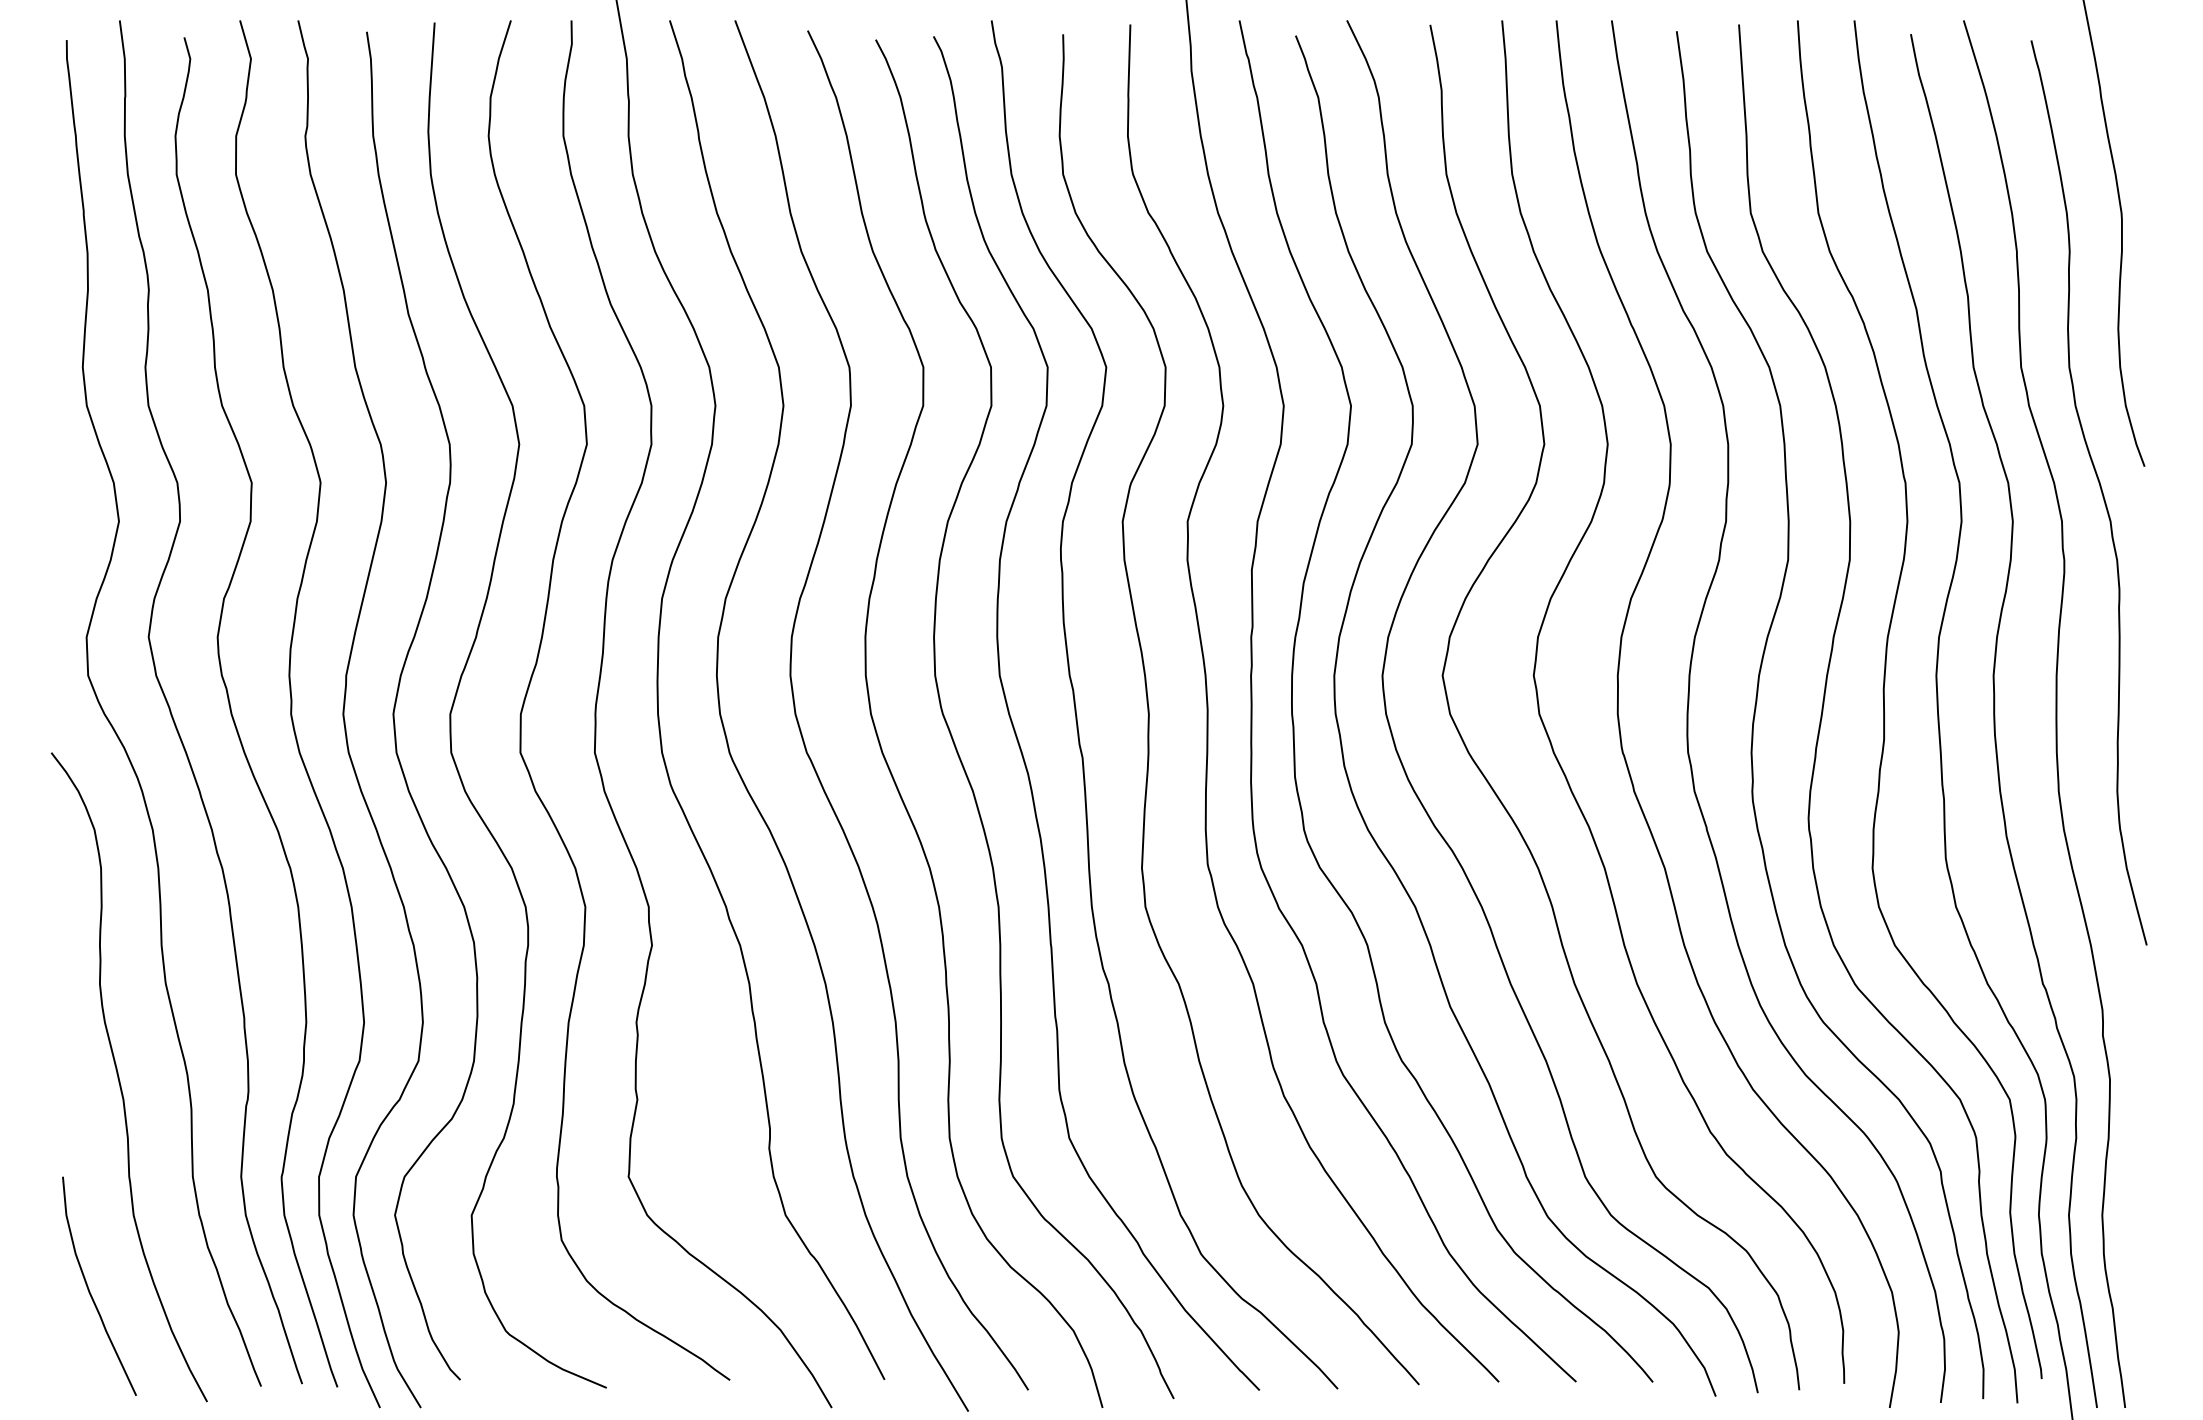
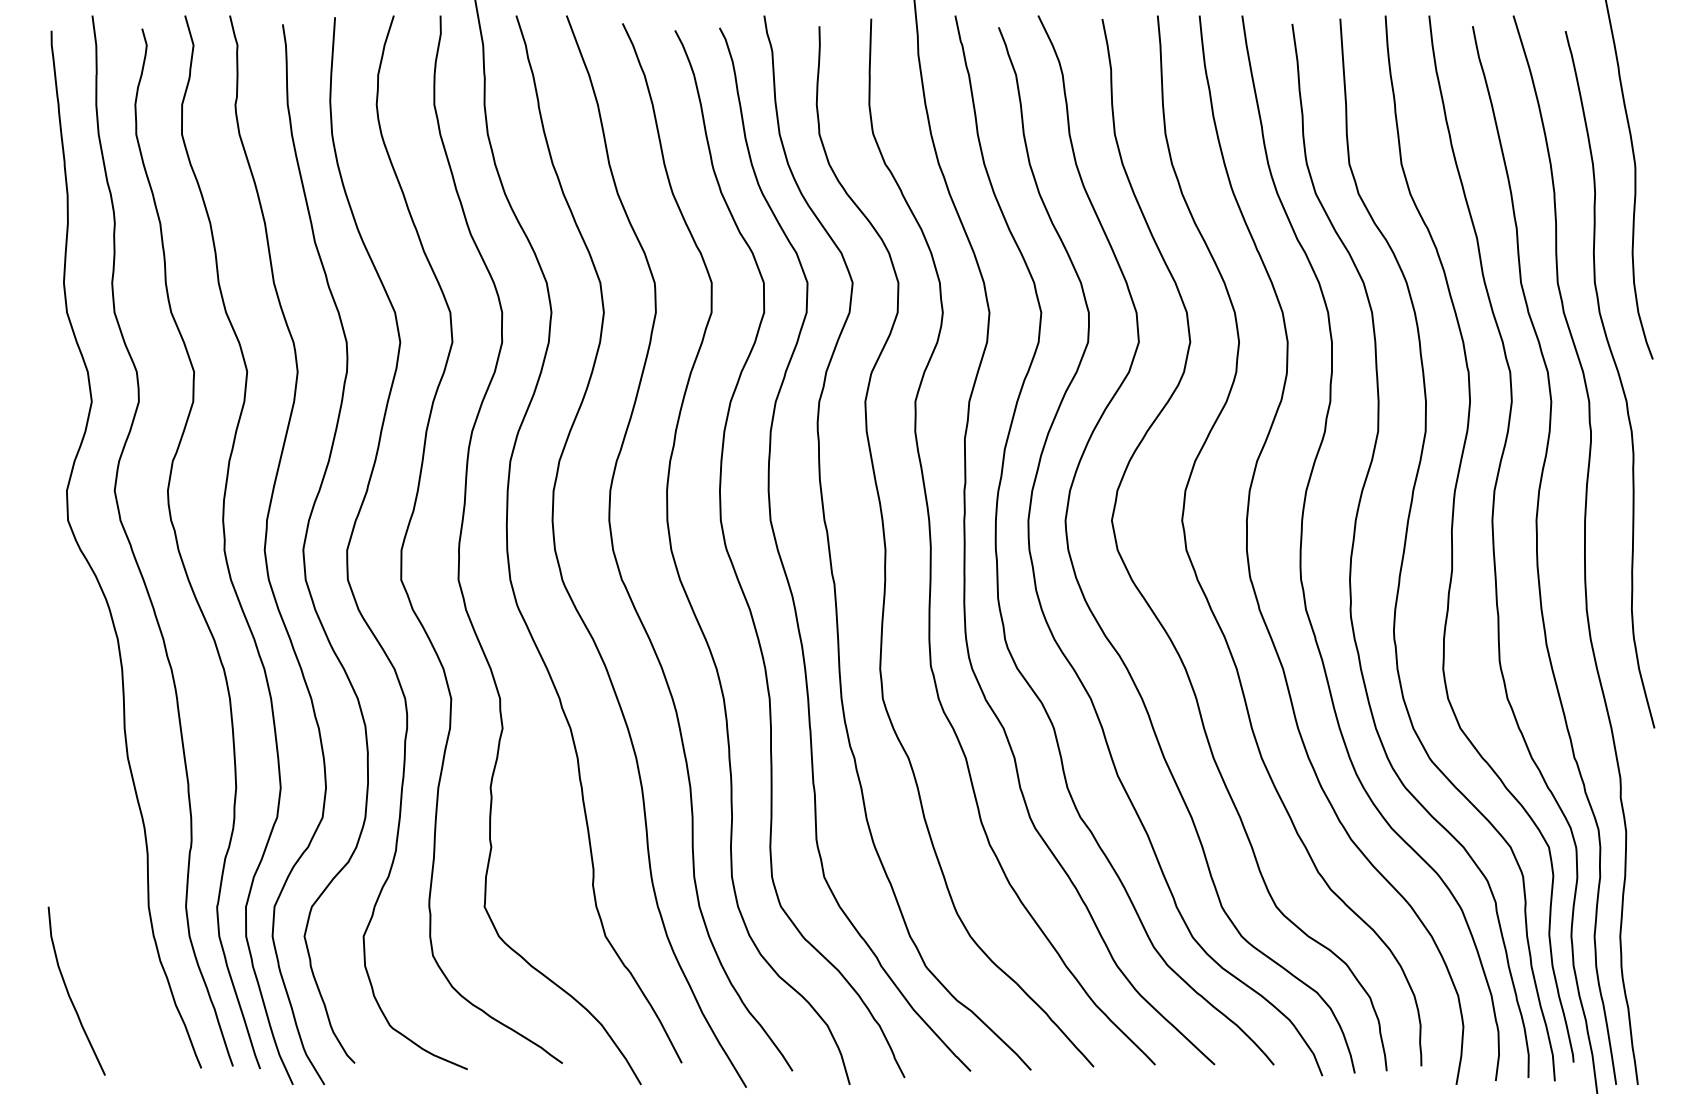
curve: (119, 1076) -> (92, 829), removed

